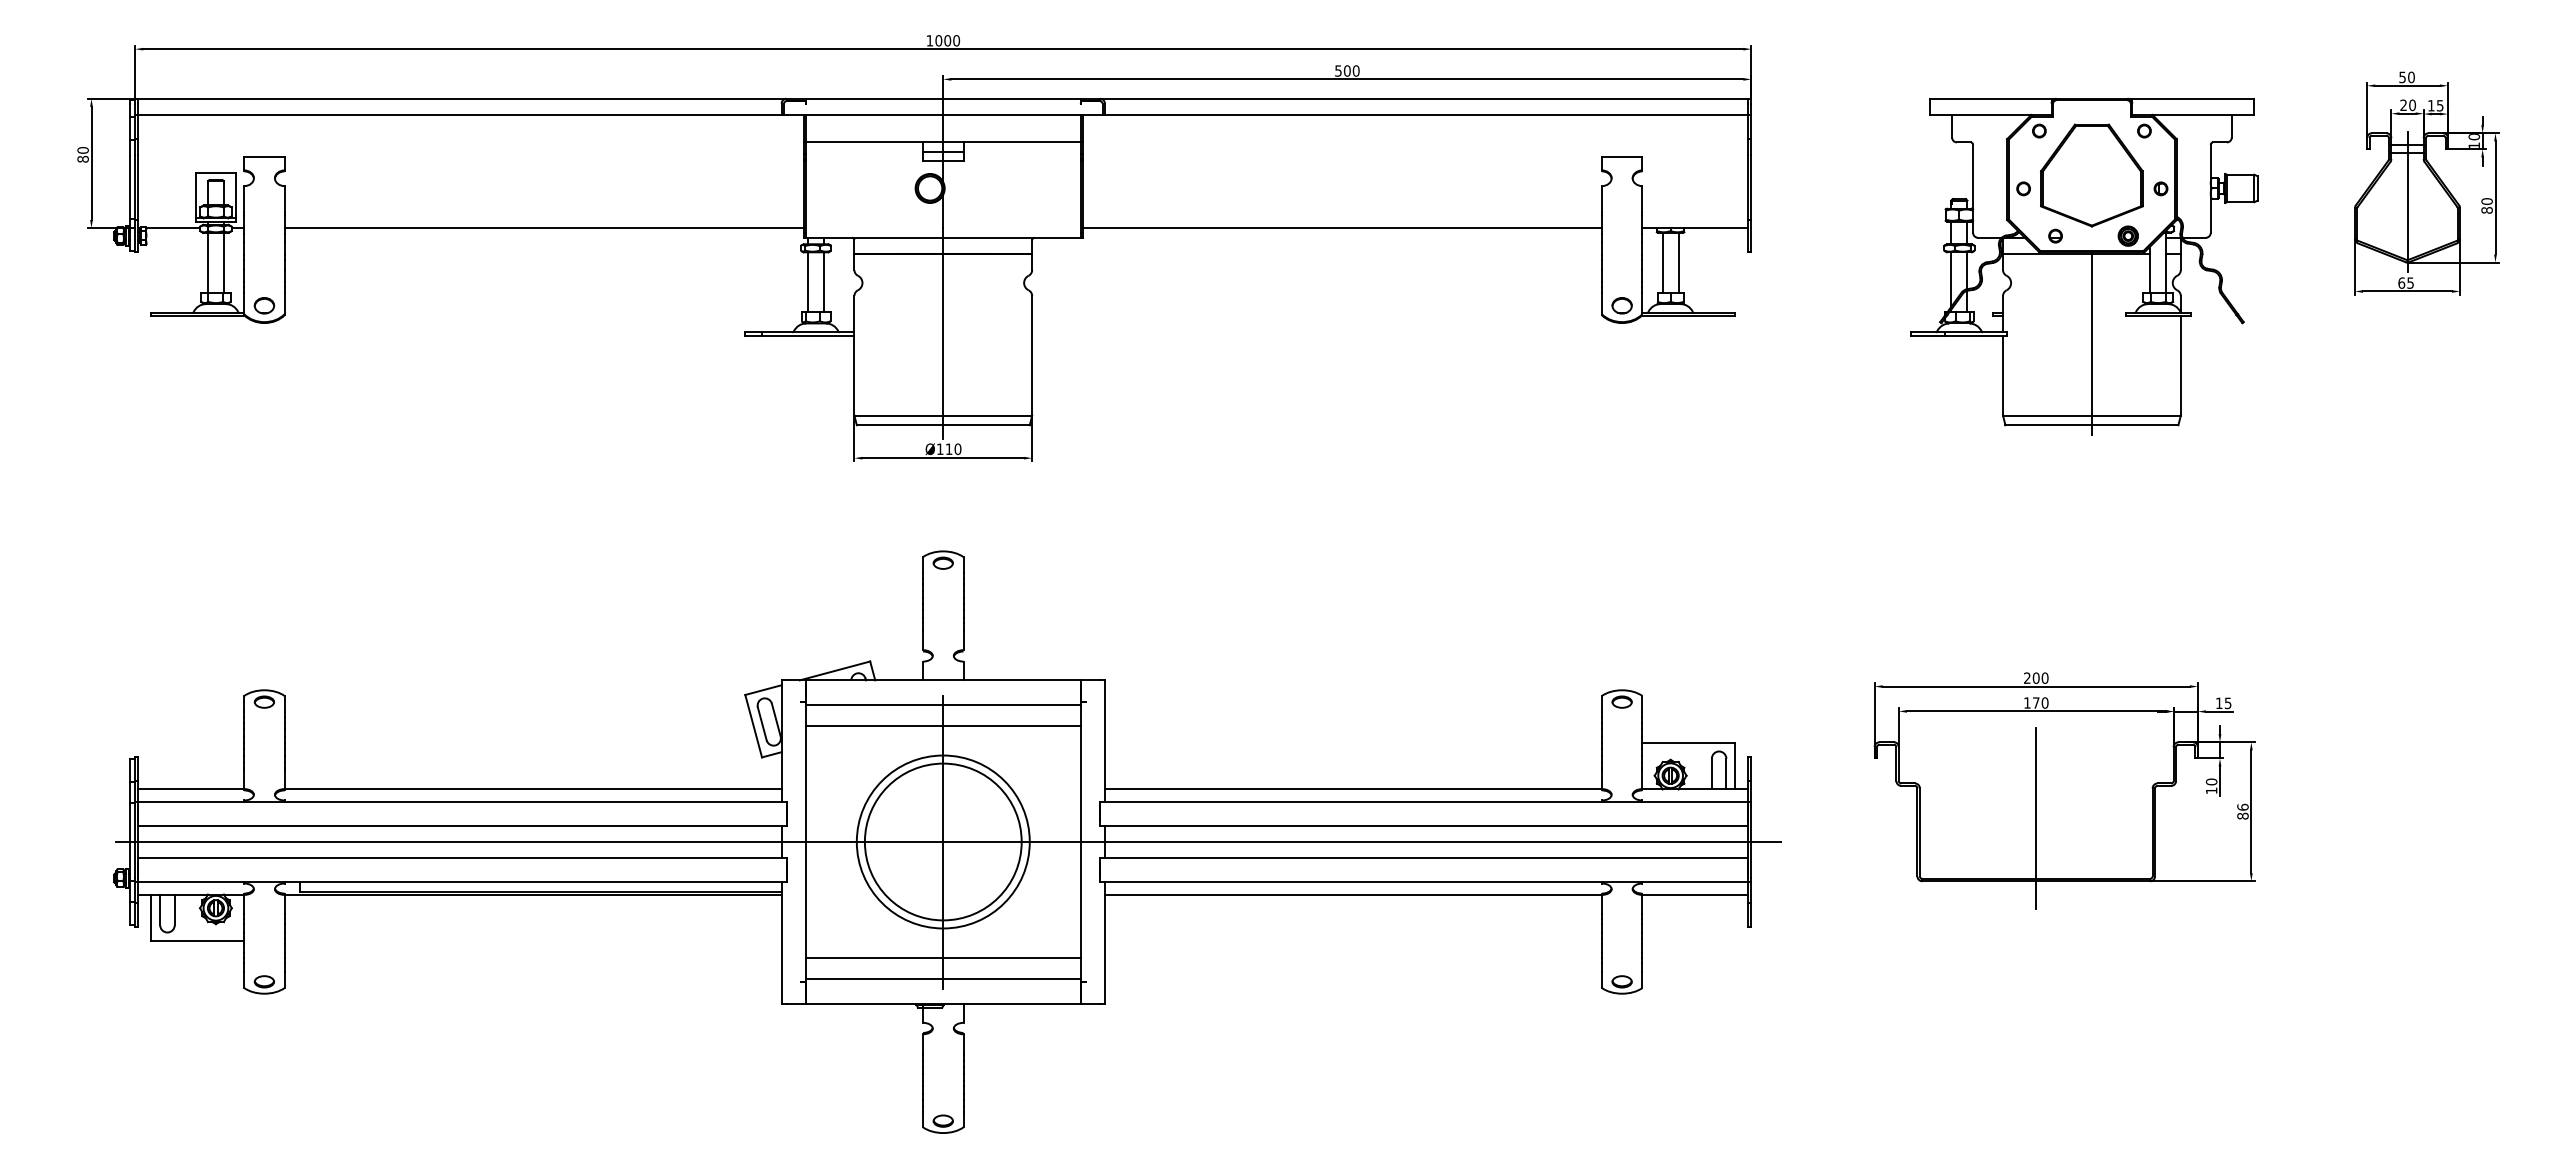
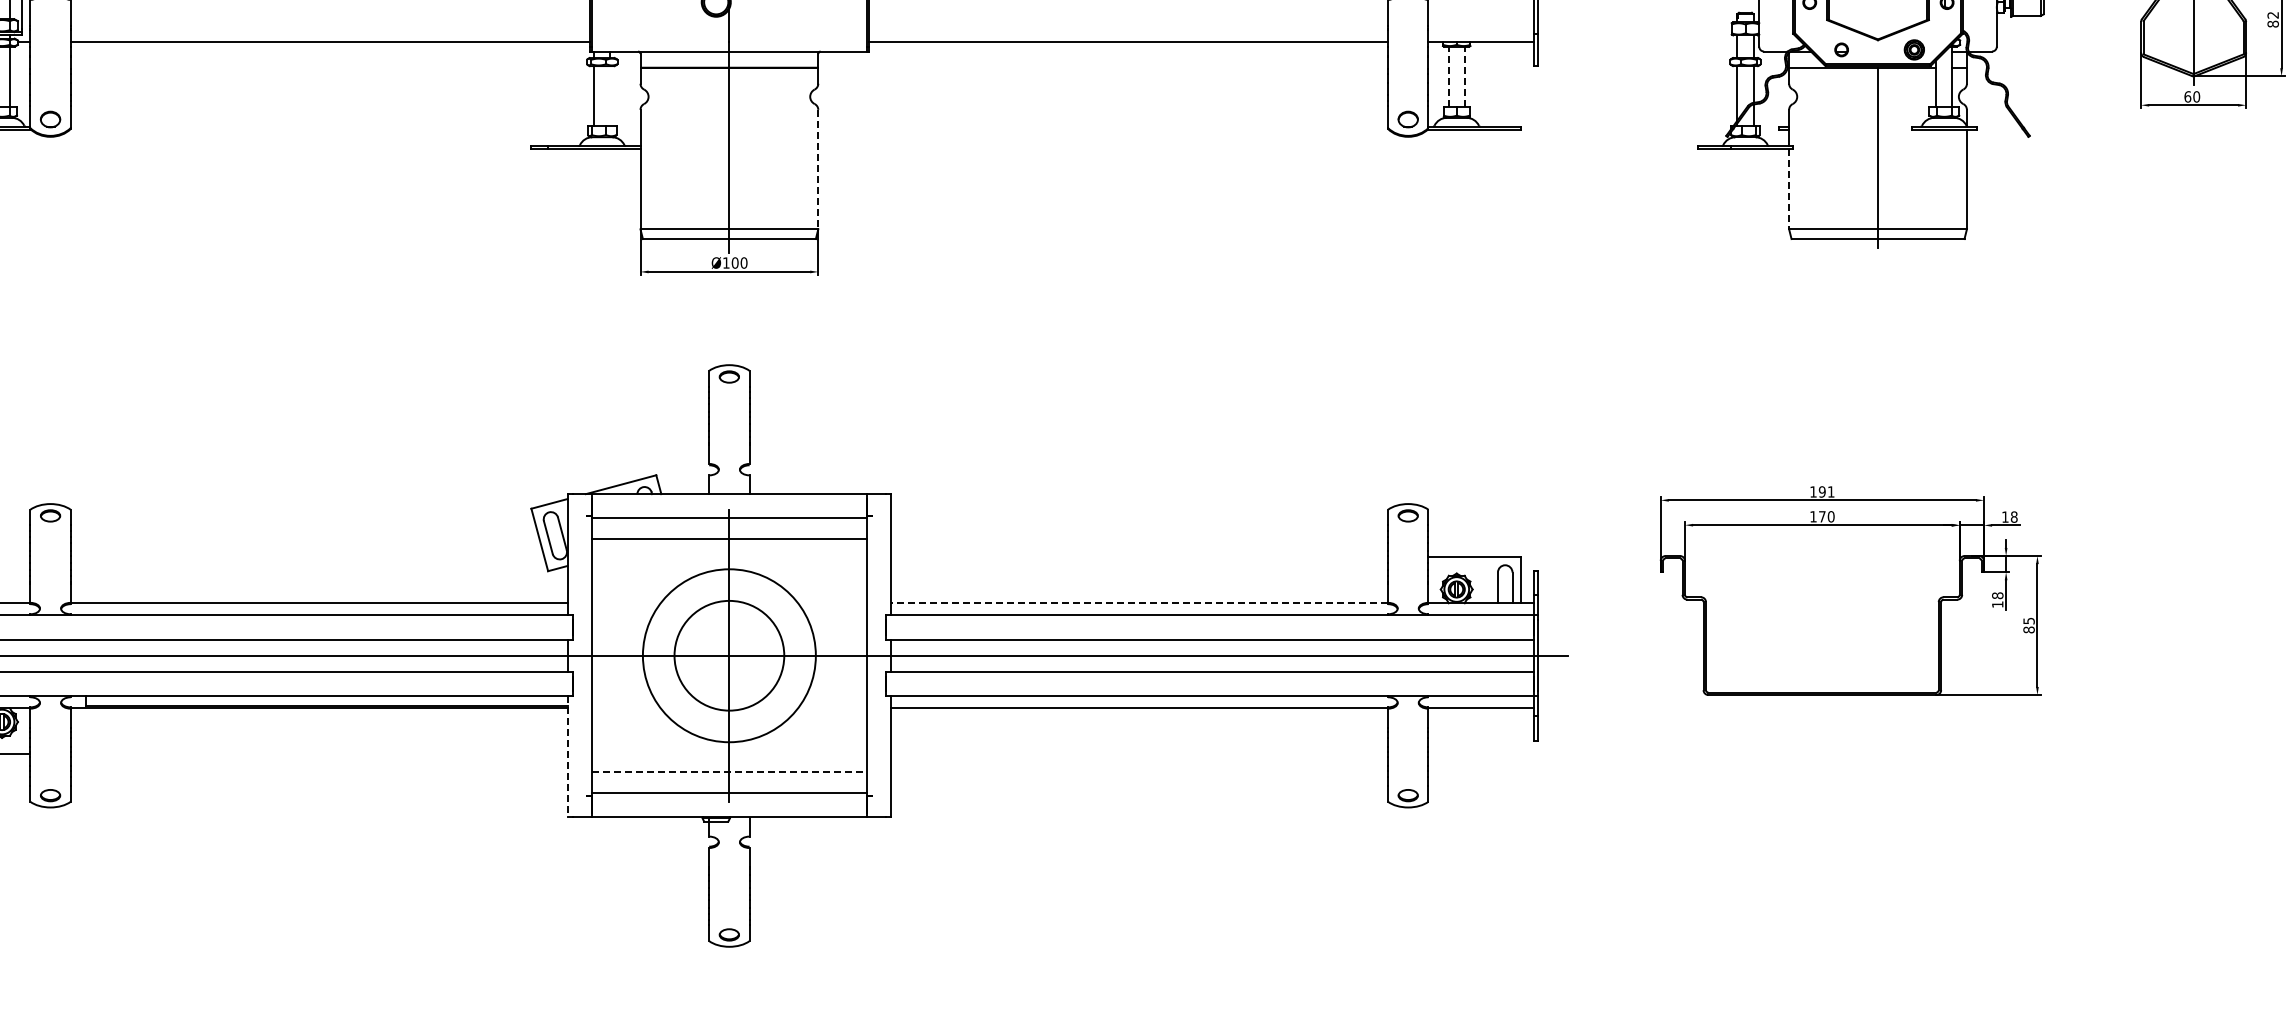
text: (2486, 201) -> (2272, 15), 80 -> 82
line: (1662, 262) -> (1448, 76), solid -> dashed
line: (1678, 262) -> (1464, 76), solid -> dashed
line: (824, 282) -> (610, 96), removed
text: (2410, 282) -> (2196, 96), 65 -> 60
line: (1032, 355) -> (818, 169), solid -> dashed
line: (2003, 376) -> (1789, 190), solid -> dashed
text: (948, 449) -> (734, 263), Ø110 -> Ø100
text: (2036, 677) -> (1822, 491), 200 -> 191
text: (2227, 703) -> (2013, 517), 15 -> 18
text: (2211, 781) -> (1997, 595), 10 -> 18
line: (1353, 789) -> (1139, 603), solid -> dashed
text: (2242, 806) -> (2028, 620), 86 -> 85
line: (2036, 818) -> (1822, 632), removed
circle: (942, 841) -> (728, 655), size x0.7
line: (781, 943) -> (567, 757), solid -> dashed
line: (943, 958) -> (729, 772), solid -> dashed

